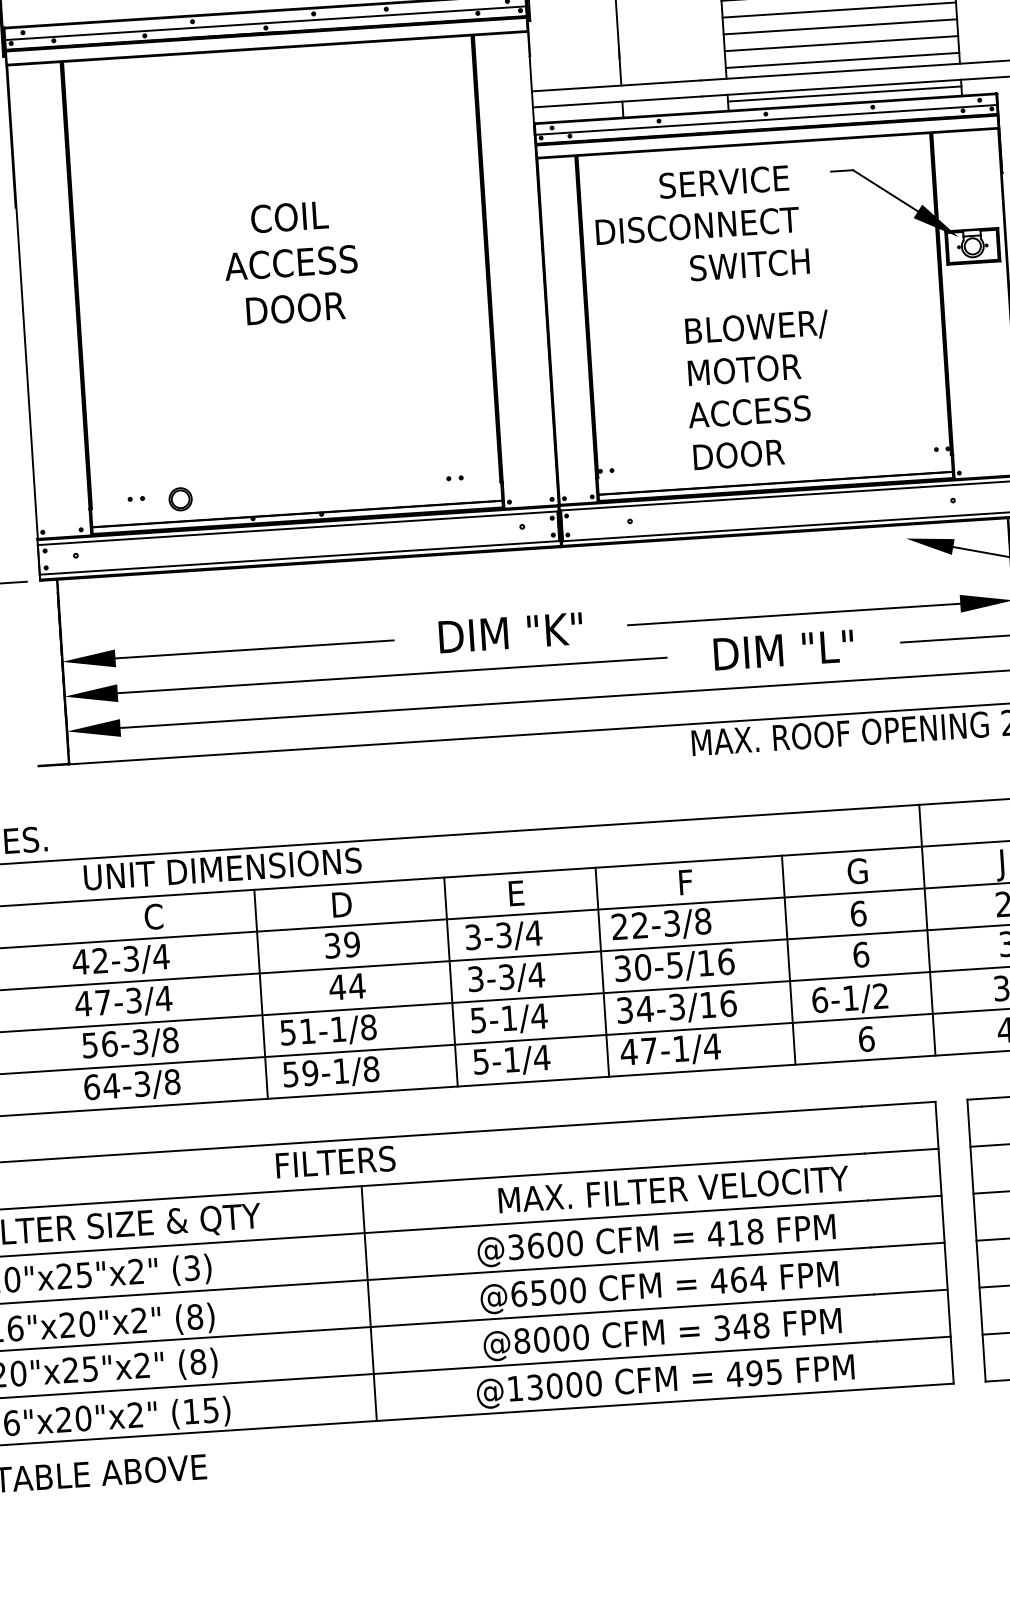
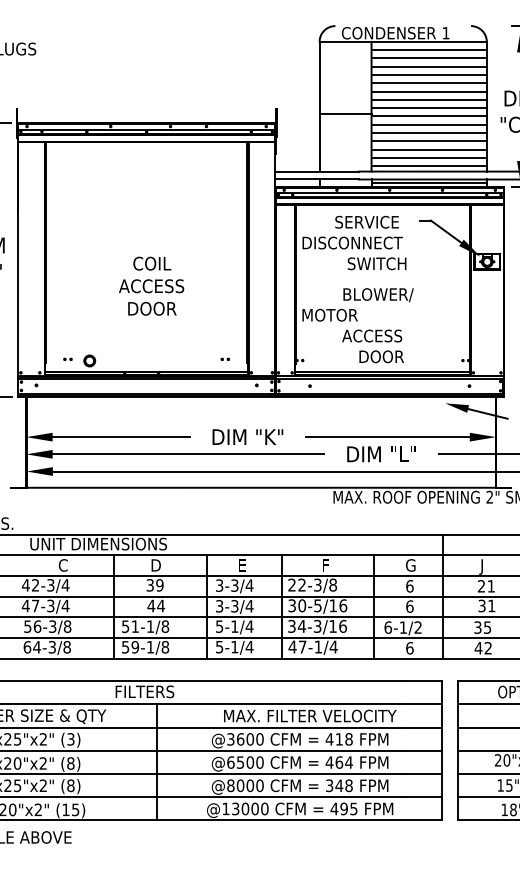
text: (290, 261) -> (151, 285), moved
text: (743, 368) -> (329, 314), moved
text: (738, 454) -> (381, 356), moved

